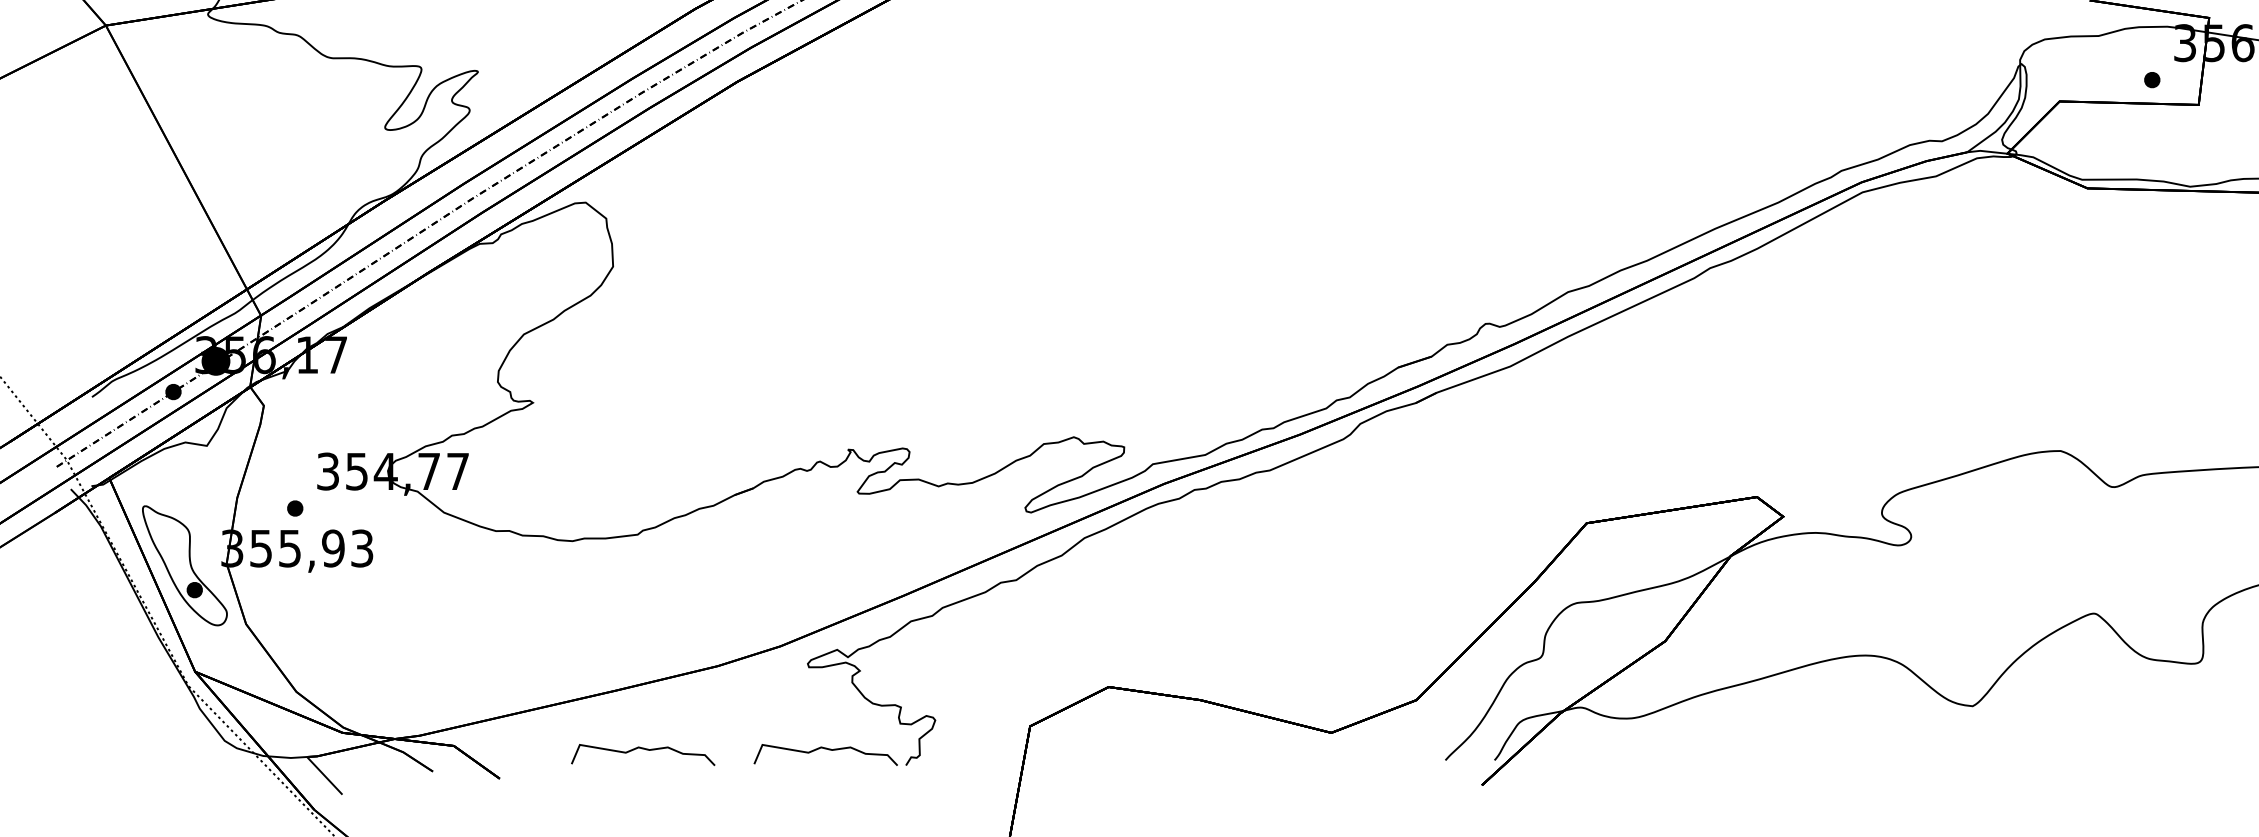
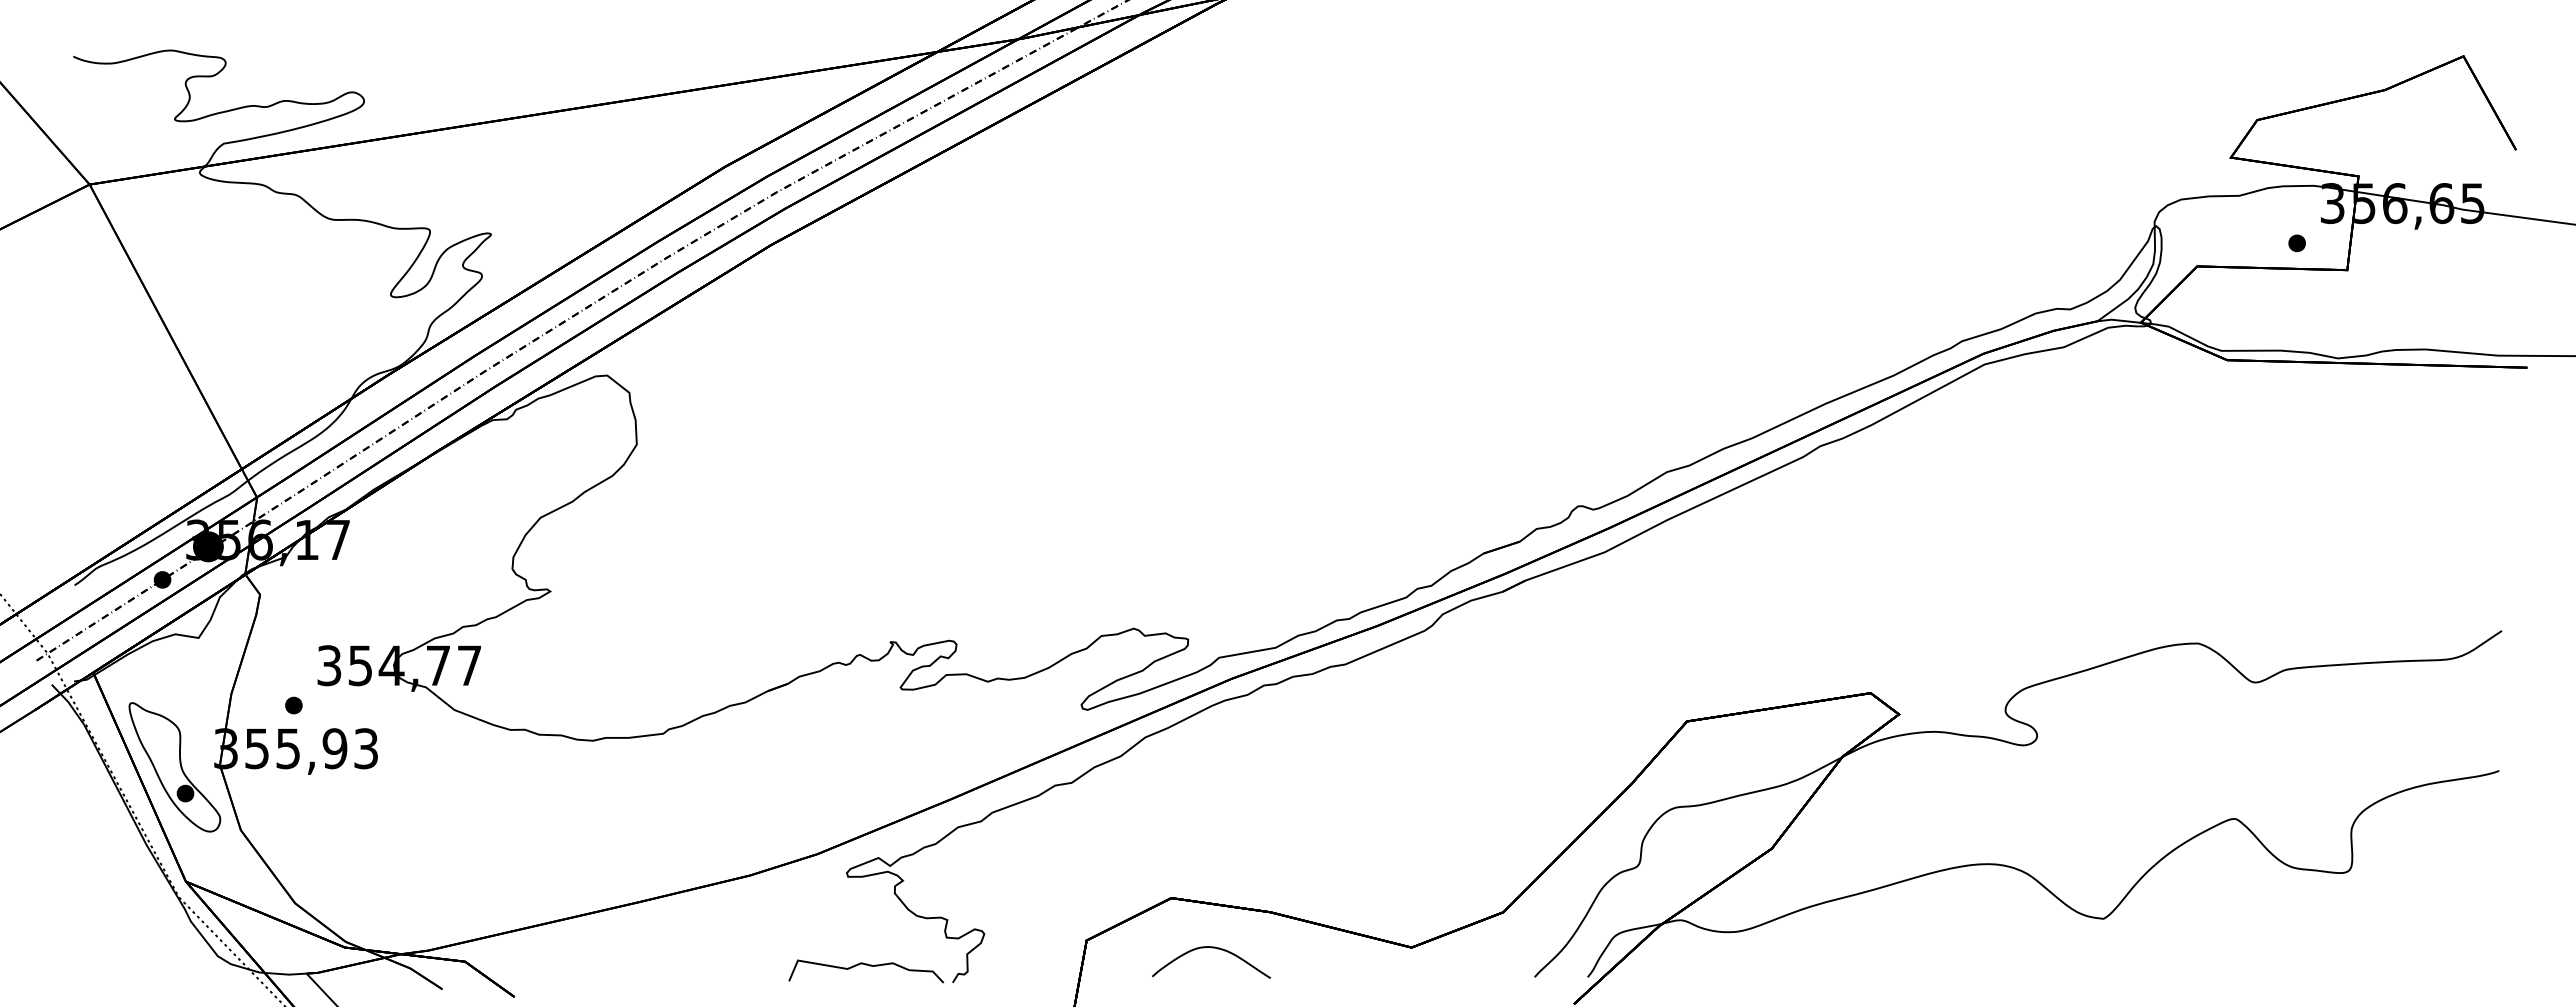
curve: (1145, 733) -> (1211, 948), added
curve: (646, 750) -> (672, 966), removed

